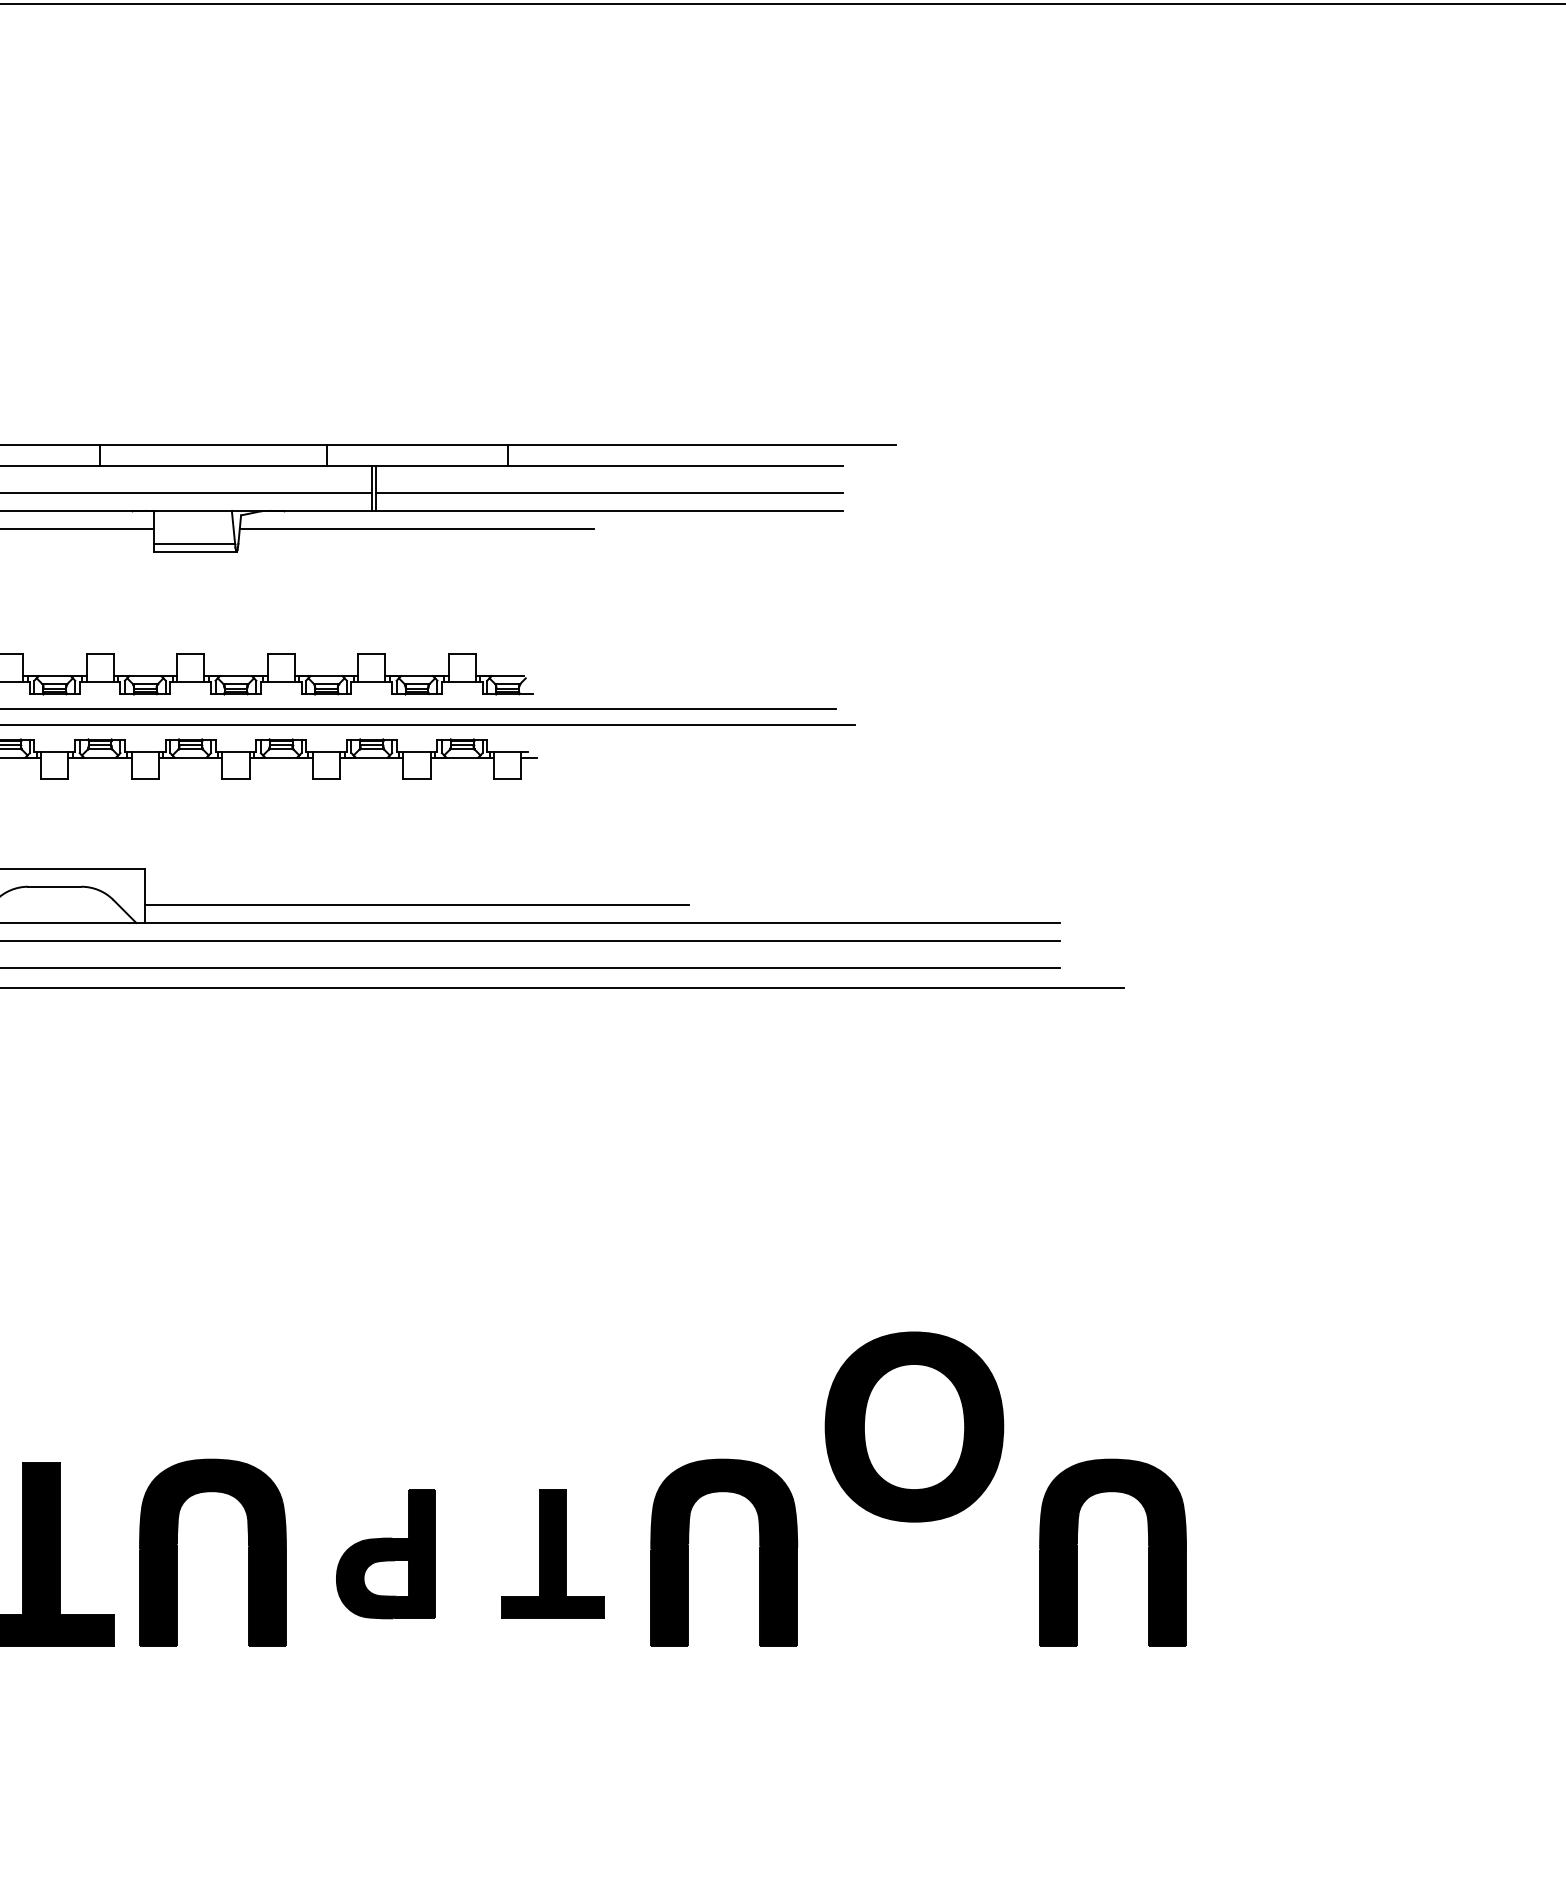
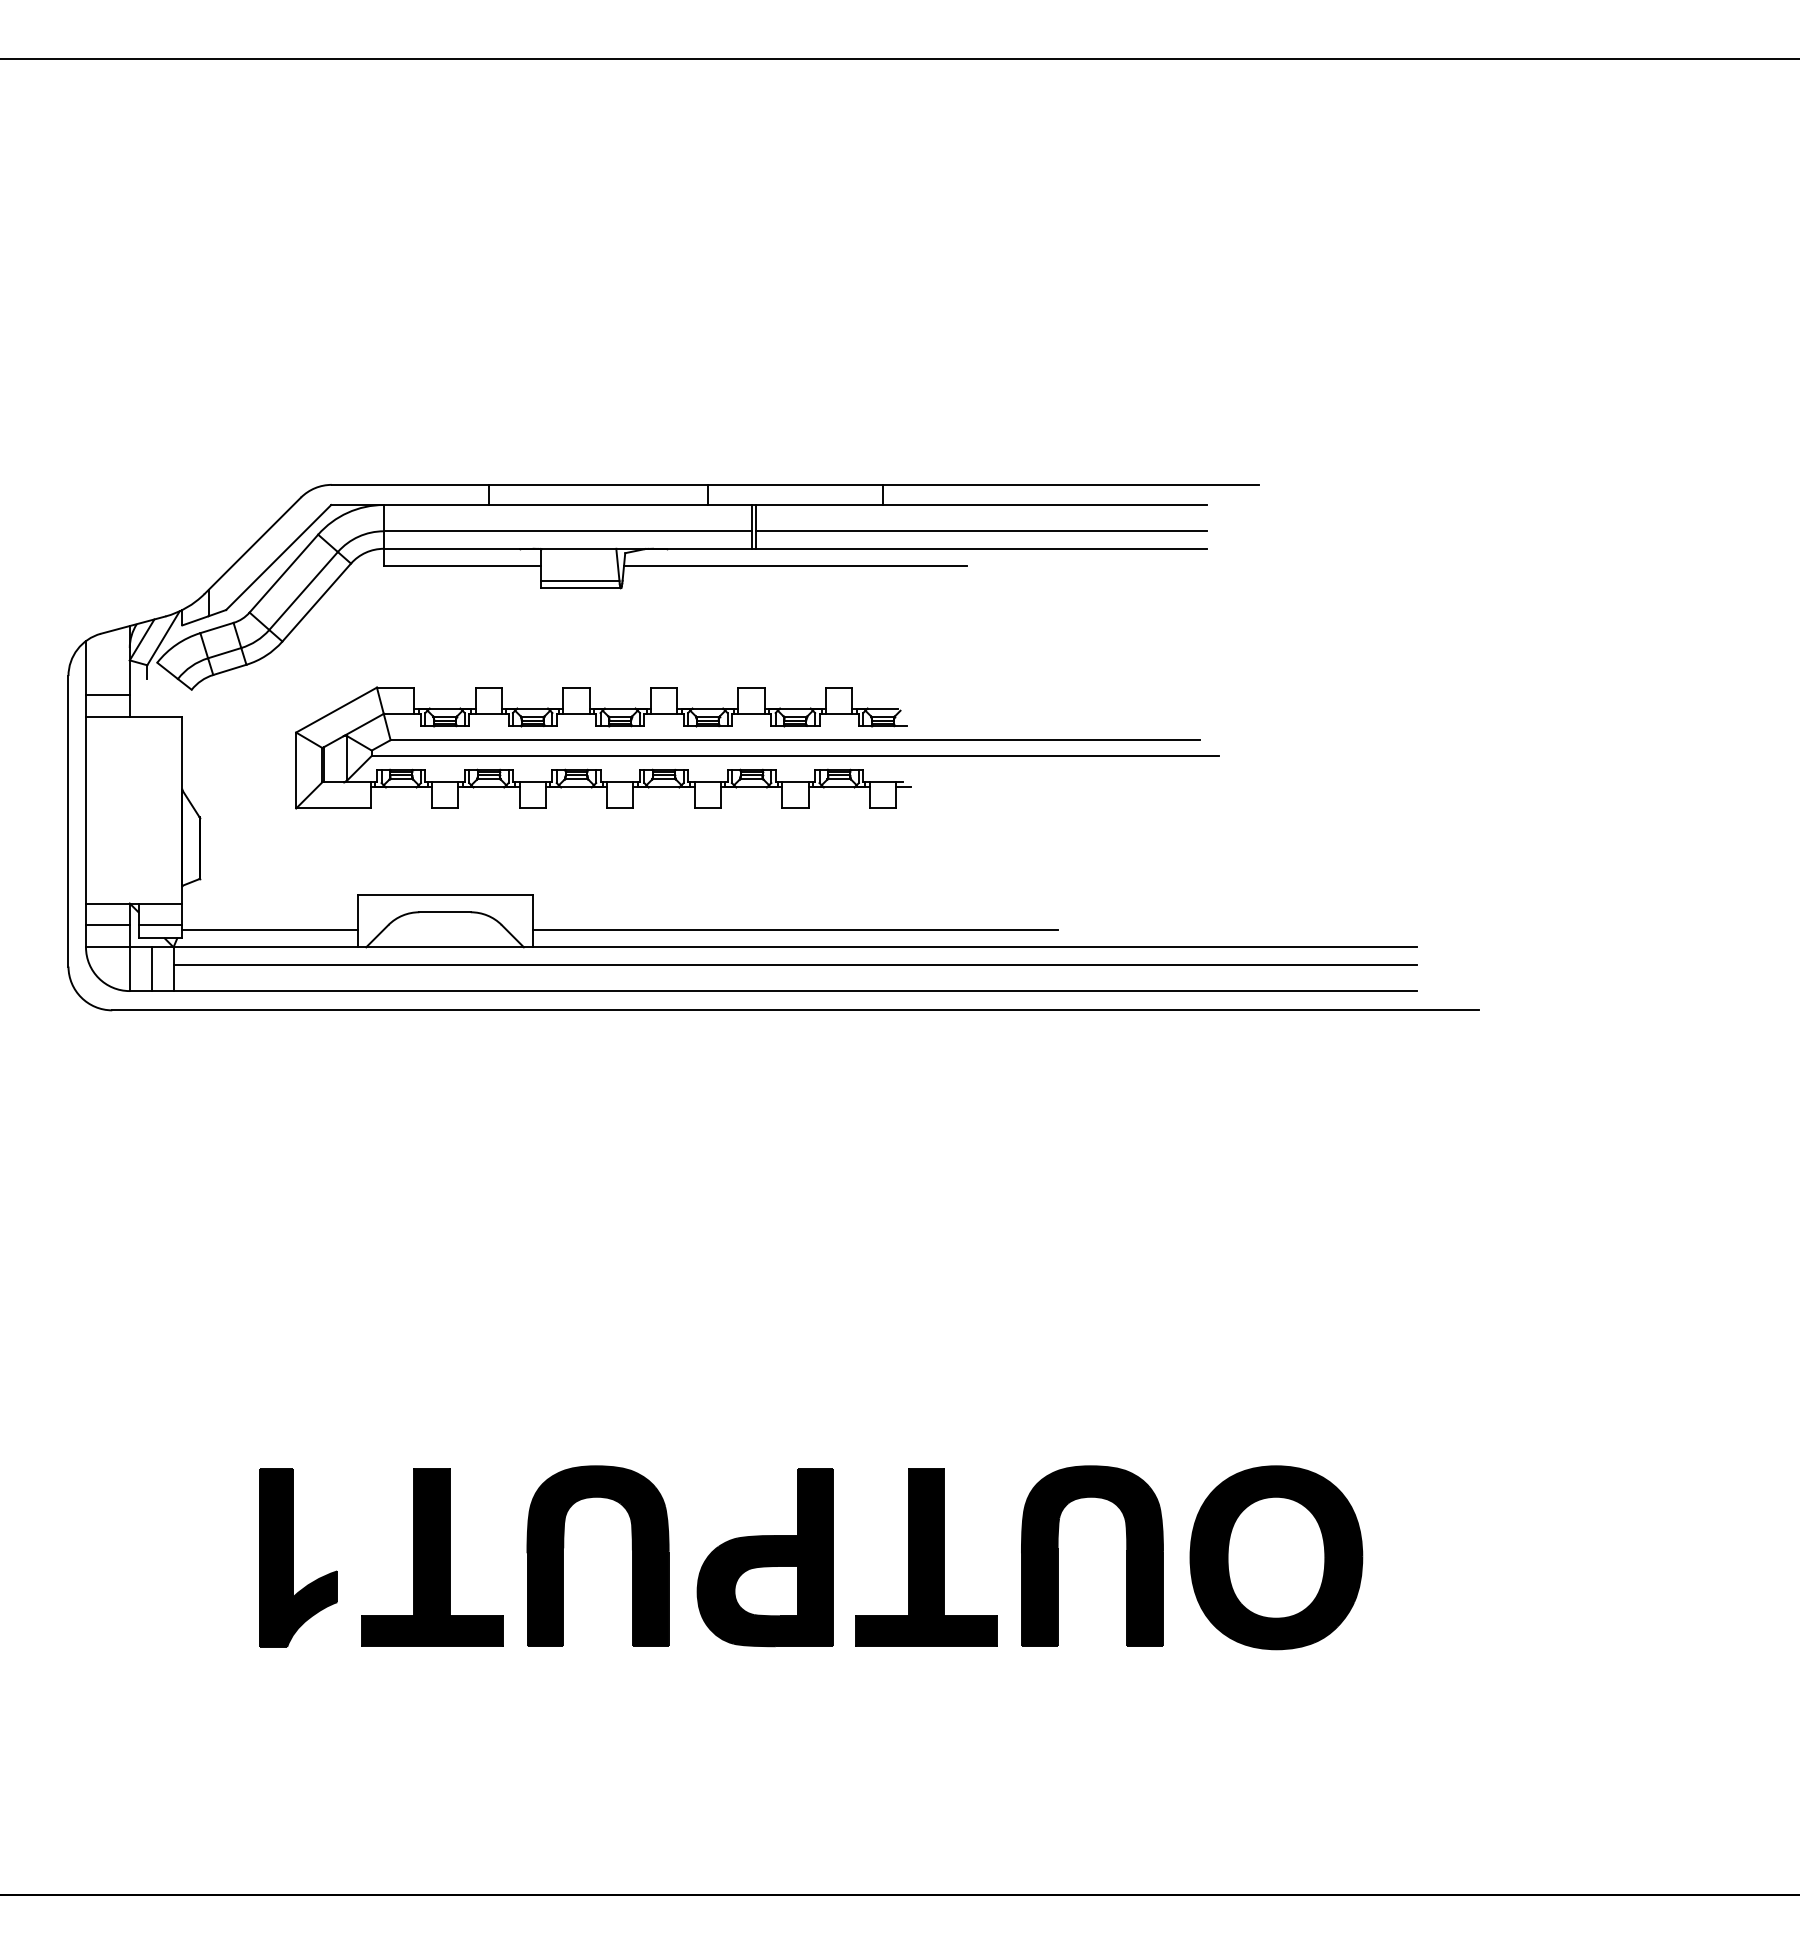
part: (914, 1426) -> (1276, 1557), moved
part: (1077, 1551) -> (1434, 1555), removed
part: (385, 1553) -> (764, 1557), size x1.43
part: (552, 1553) -> (926, 1557), size x1.43

